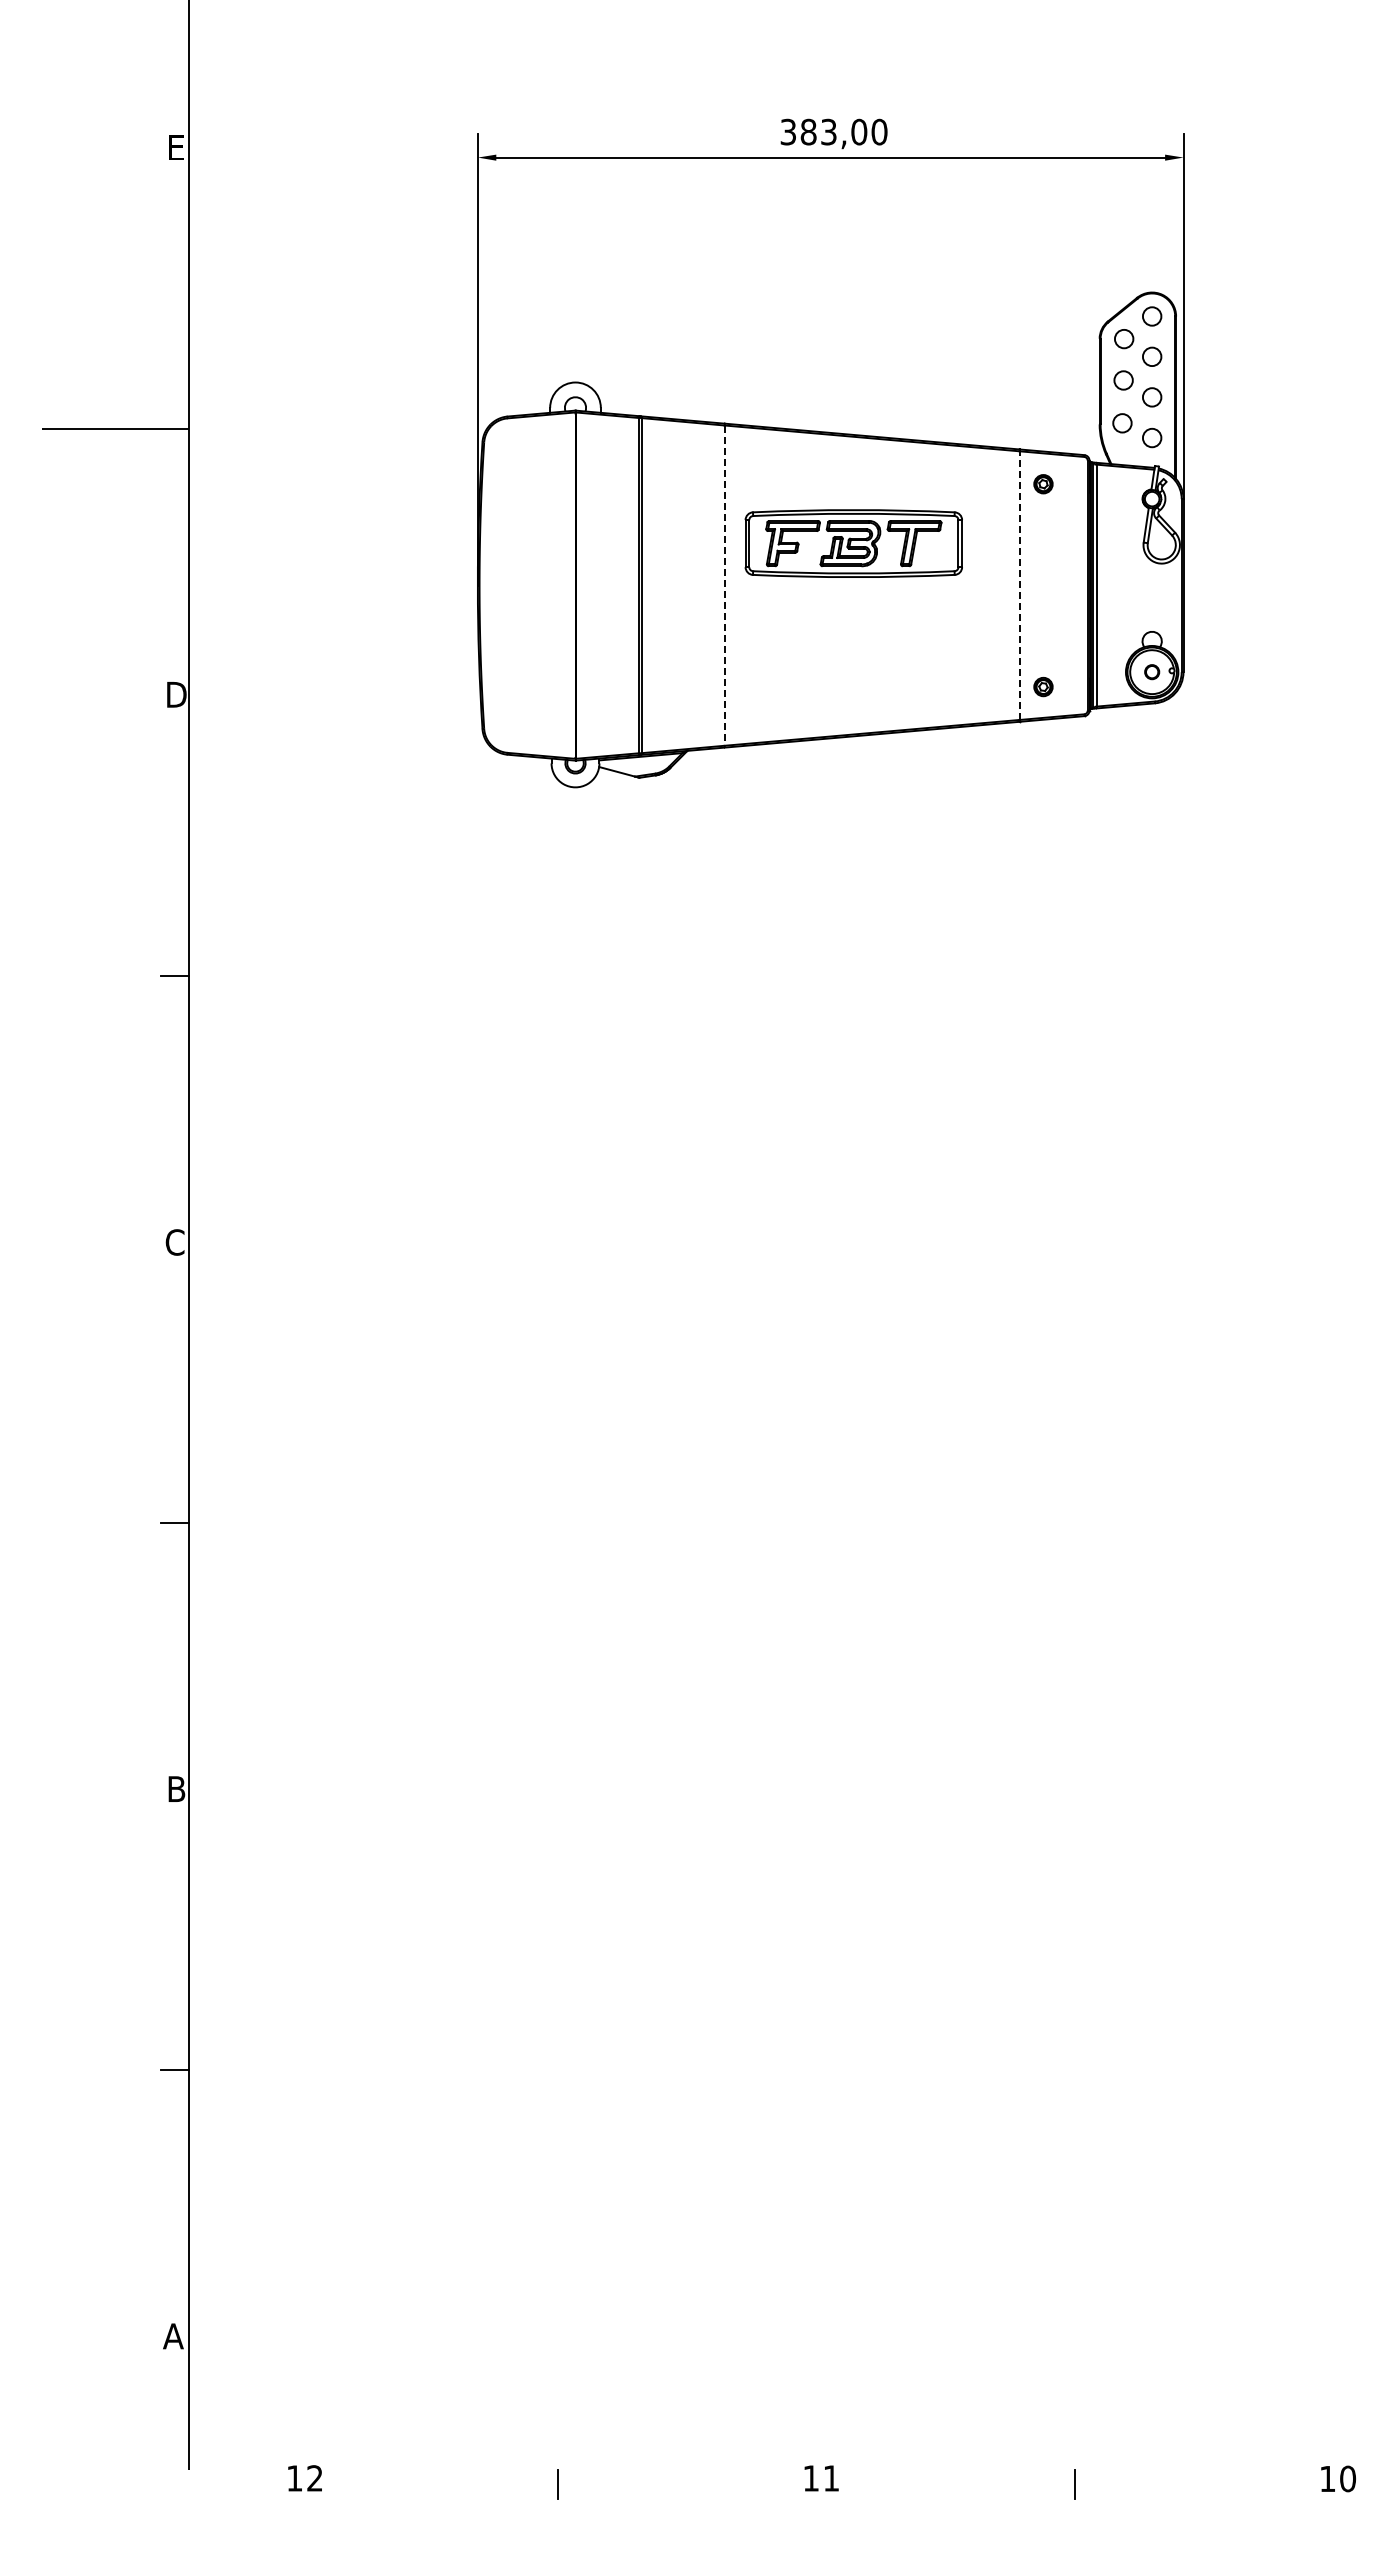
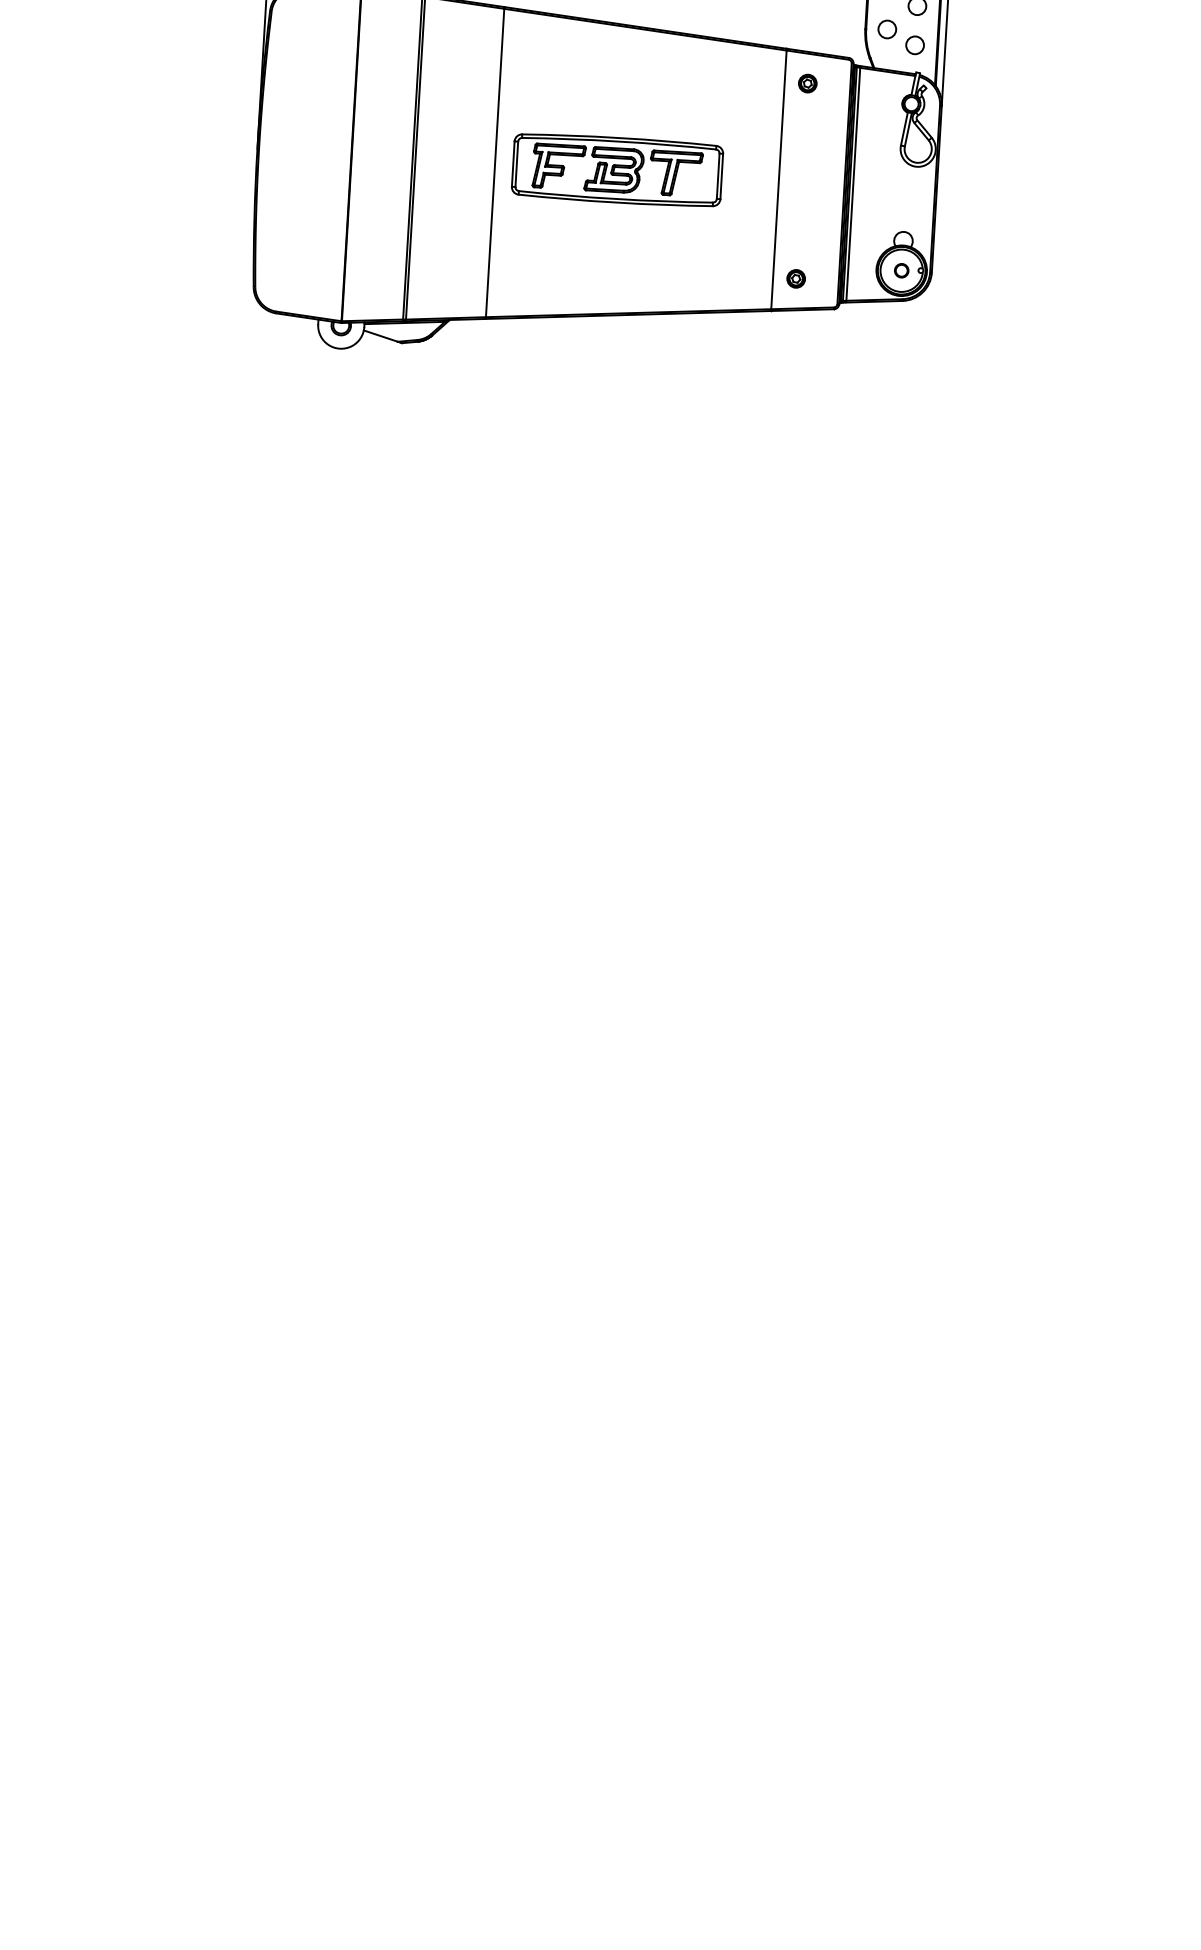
part: (853, 543) -> (617, 170), moved
line: (1019, 585) -> (778, 179), dashed -> solid
line: (724, 586) -> (494, 163), dashed -> solid

